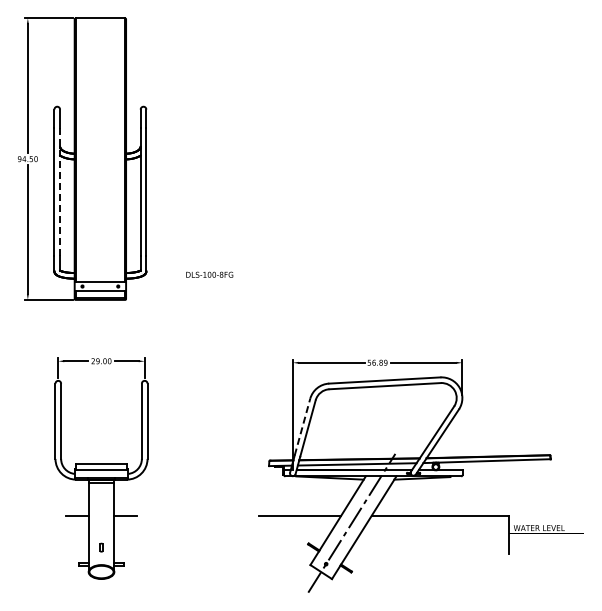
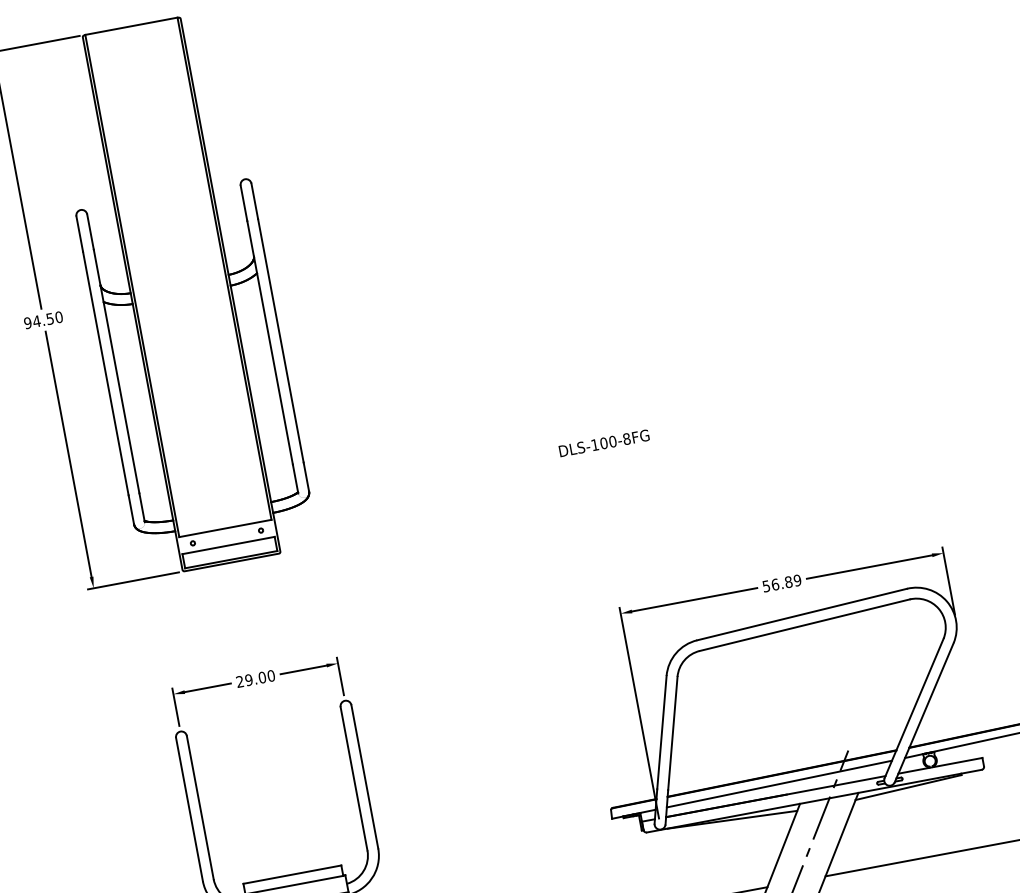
line: (60, 192) -> (117, 372), dashed -> solid
text: (209, 274) -> (603, 442), moved
line: (302, 426) -> (661, 731), dashed -> solid

